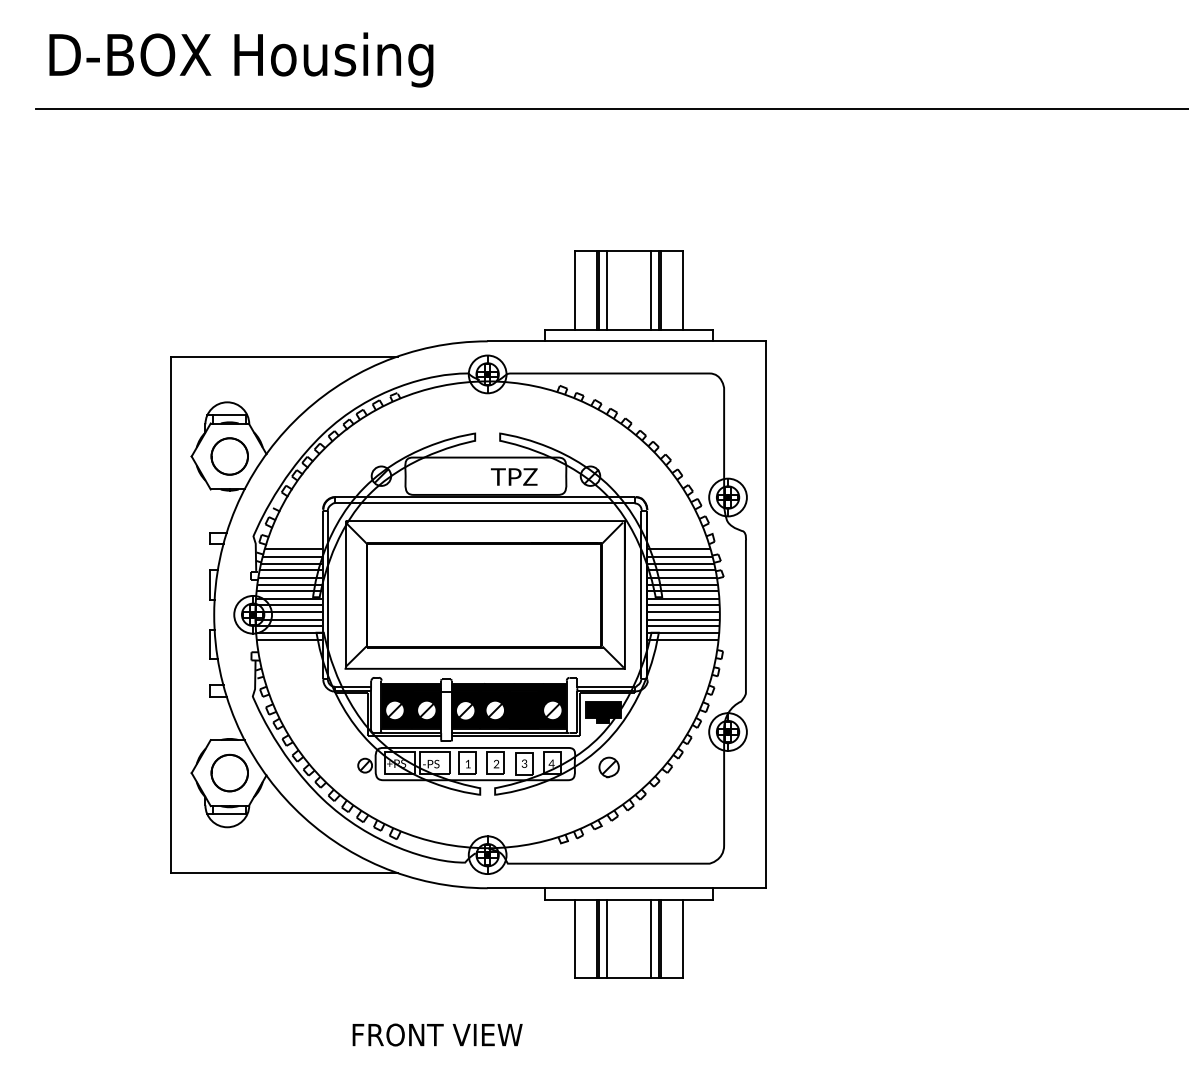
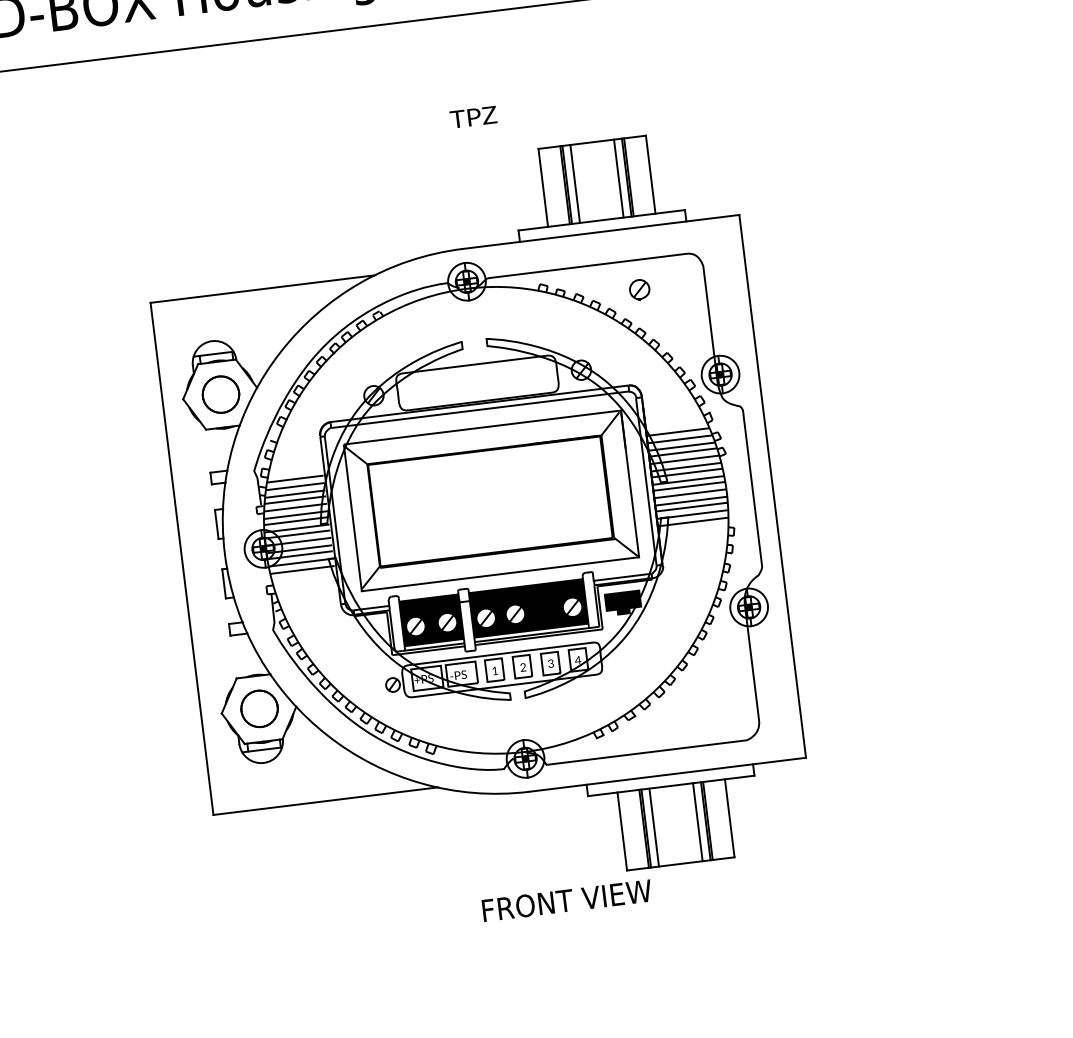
text: (513, 476) -> (472, 116), moved
part: (608, 767) -> (639, 289), moved
text: (437, 1034) -> (566, 900), moved

